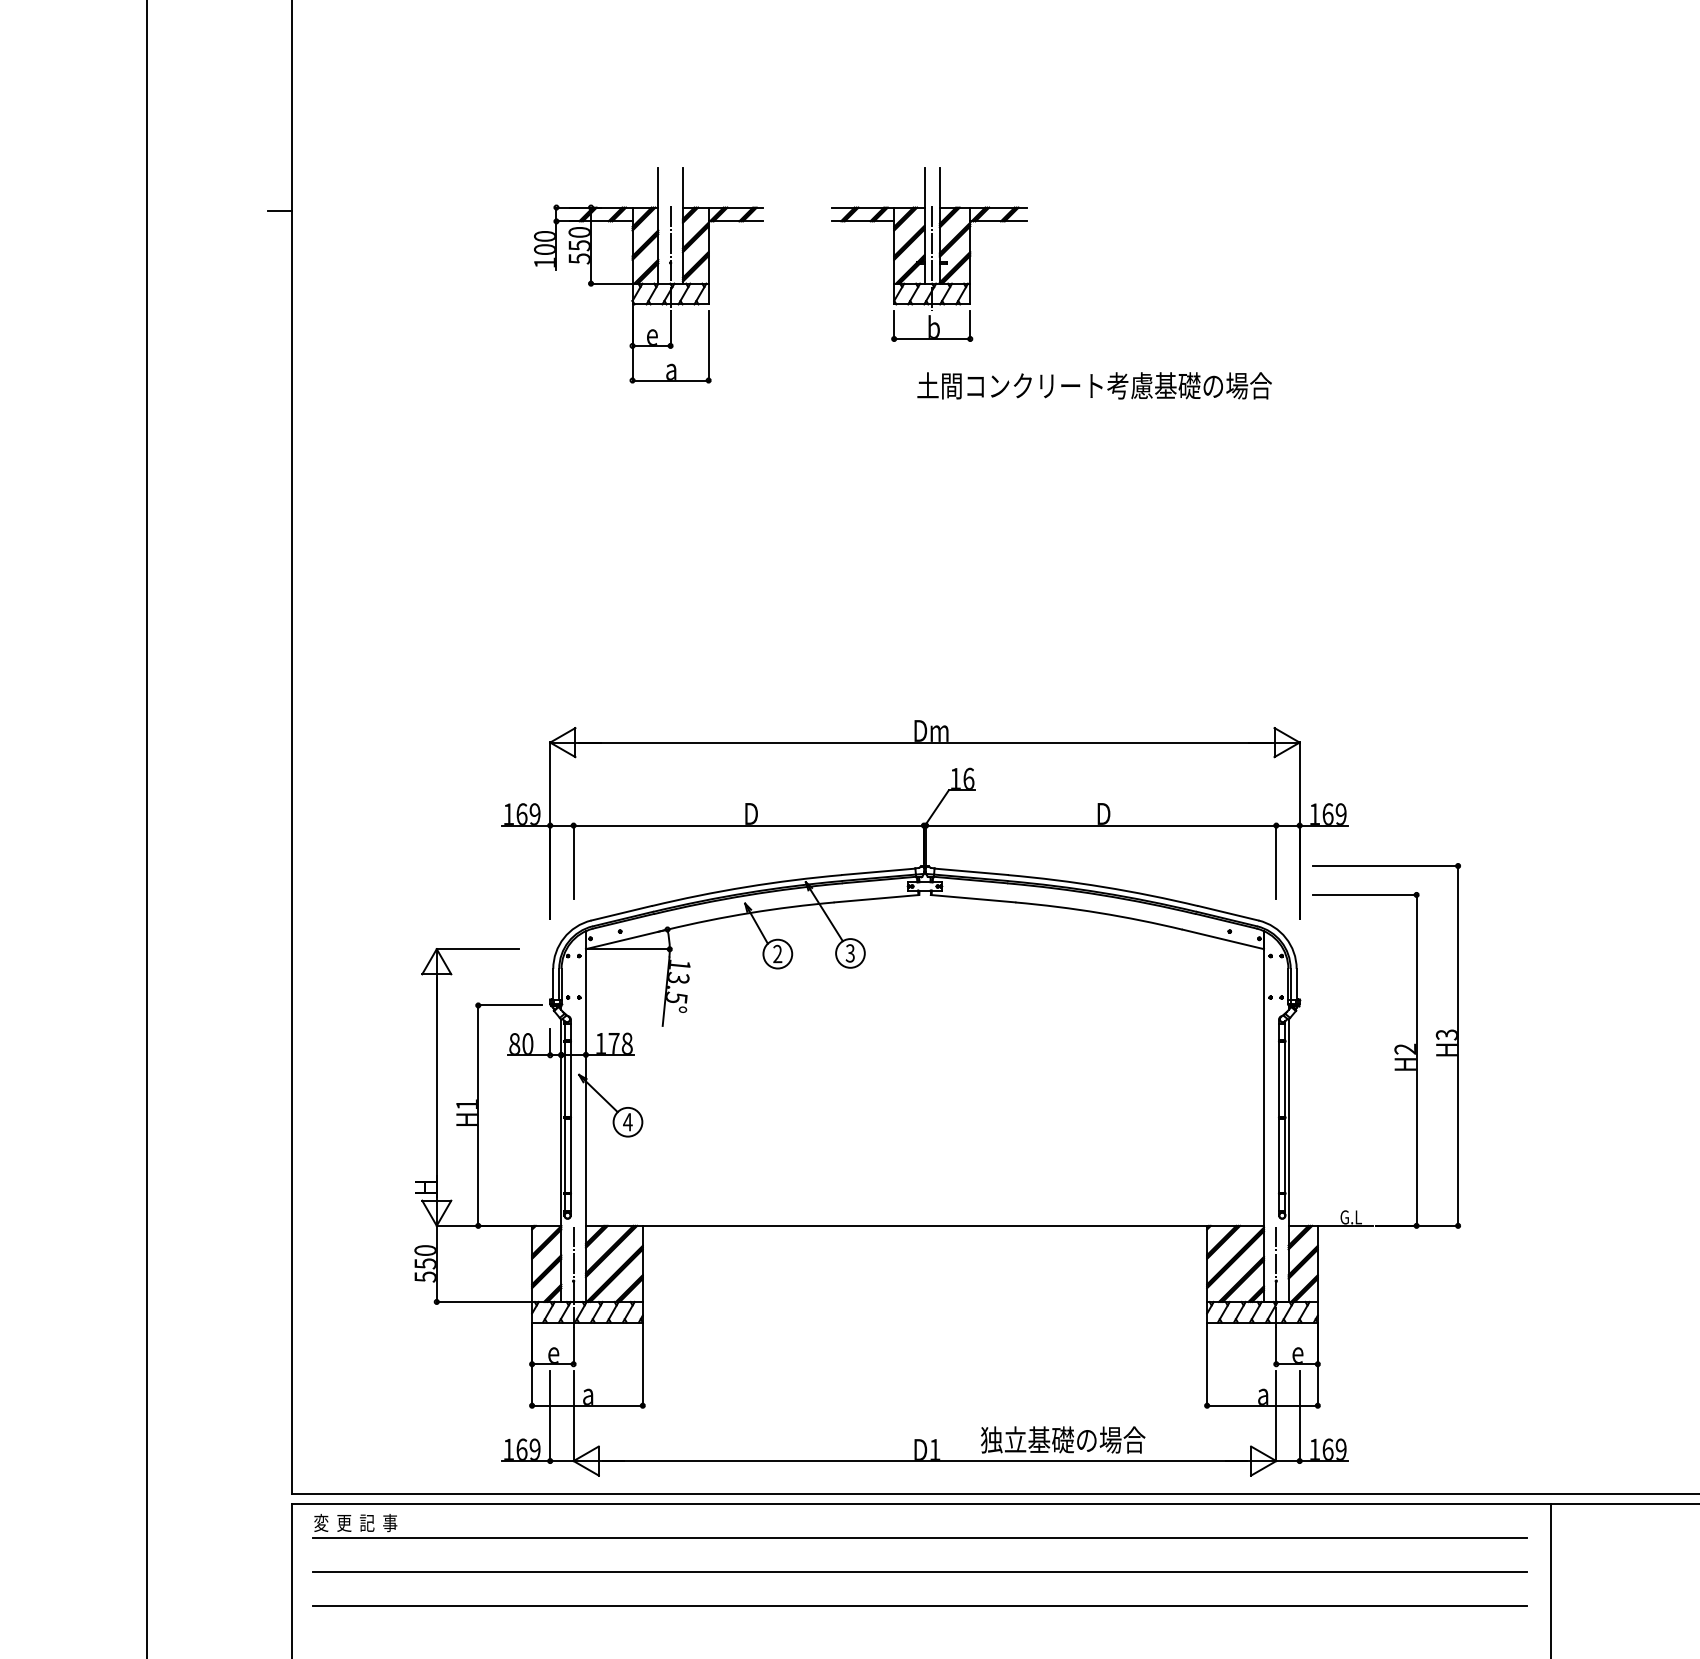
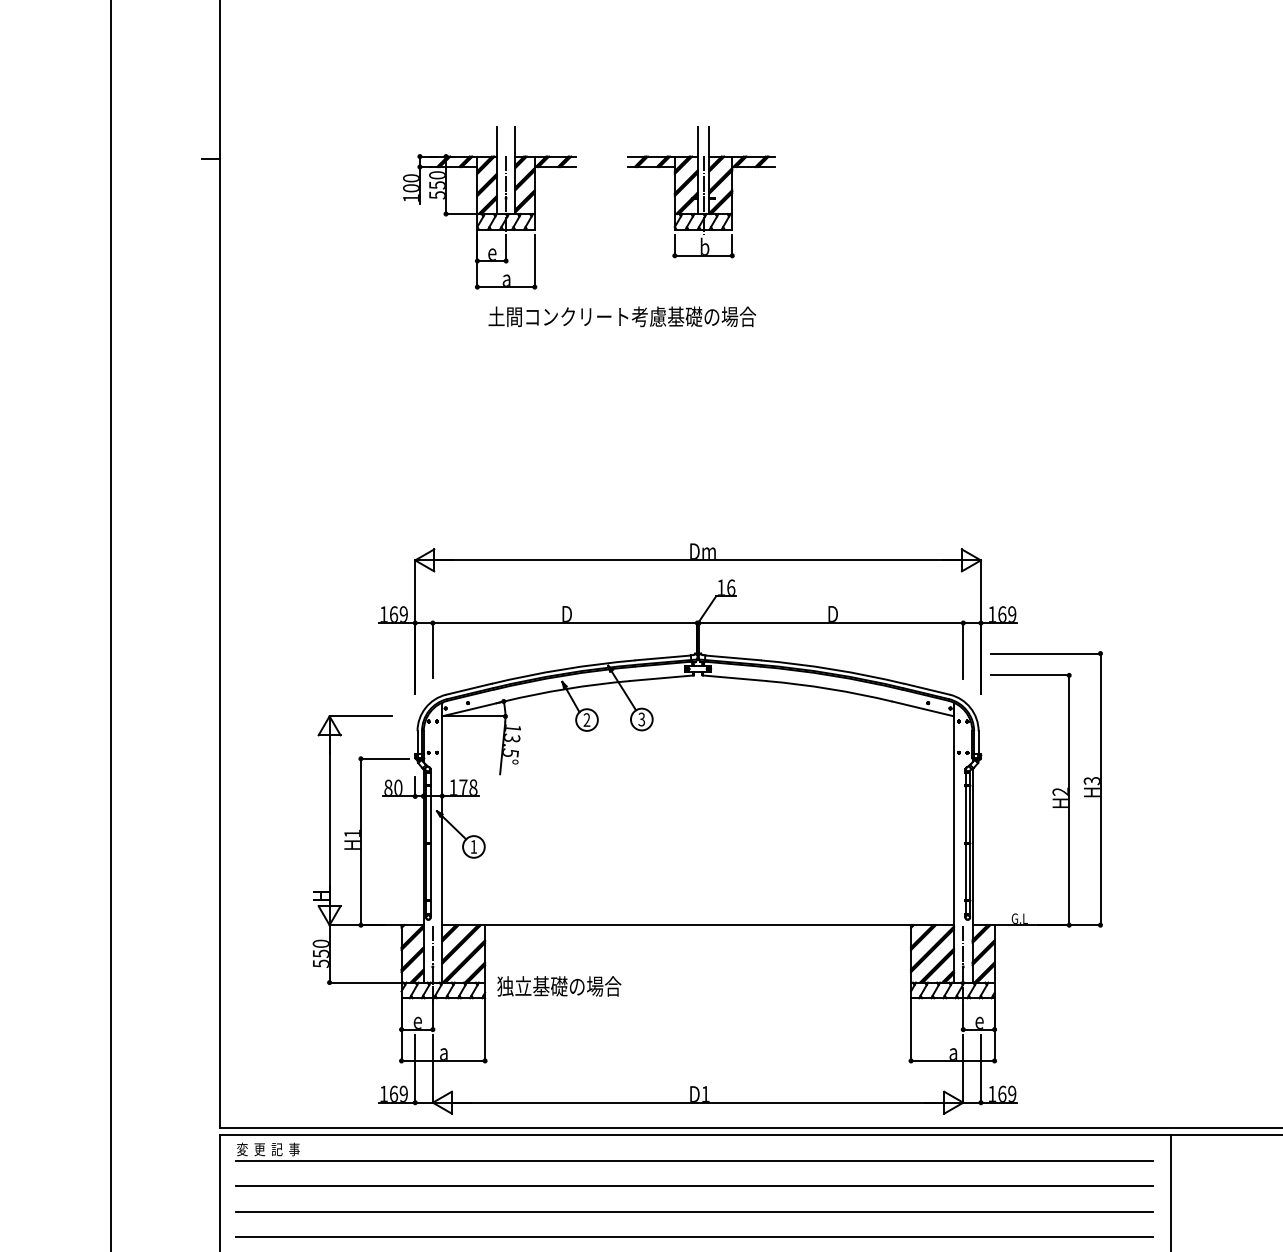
text: (1094, 385) -> (622, 316), moved
text: (627, 1122) -> (473, 847), 4 -> 1
text: (1063, 1439) -> (559, 986), moved
line: (919, 1639) -> (693, 1237), added

